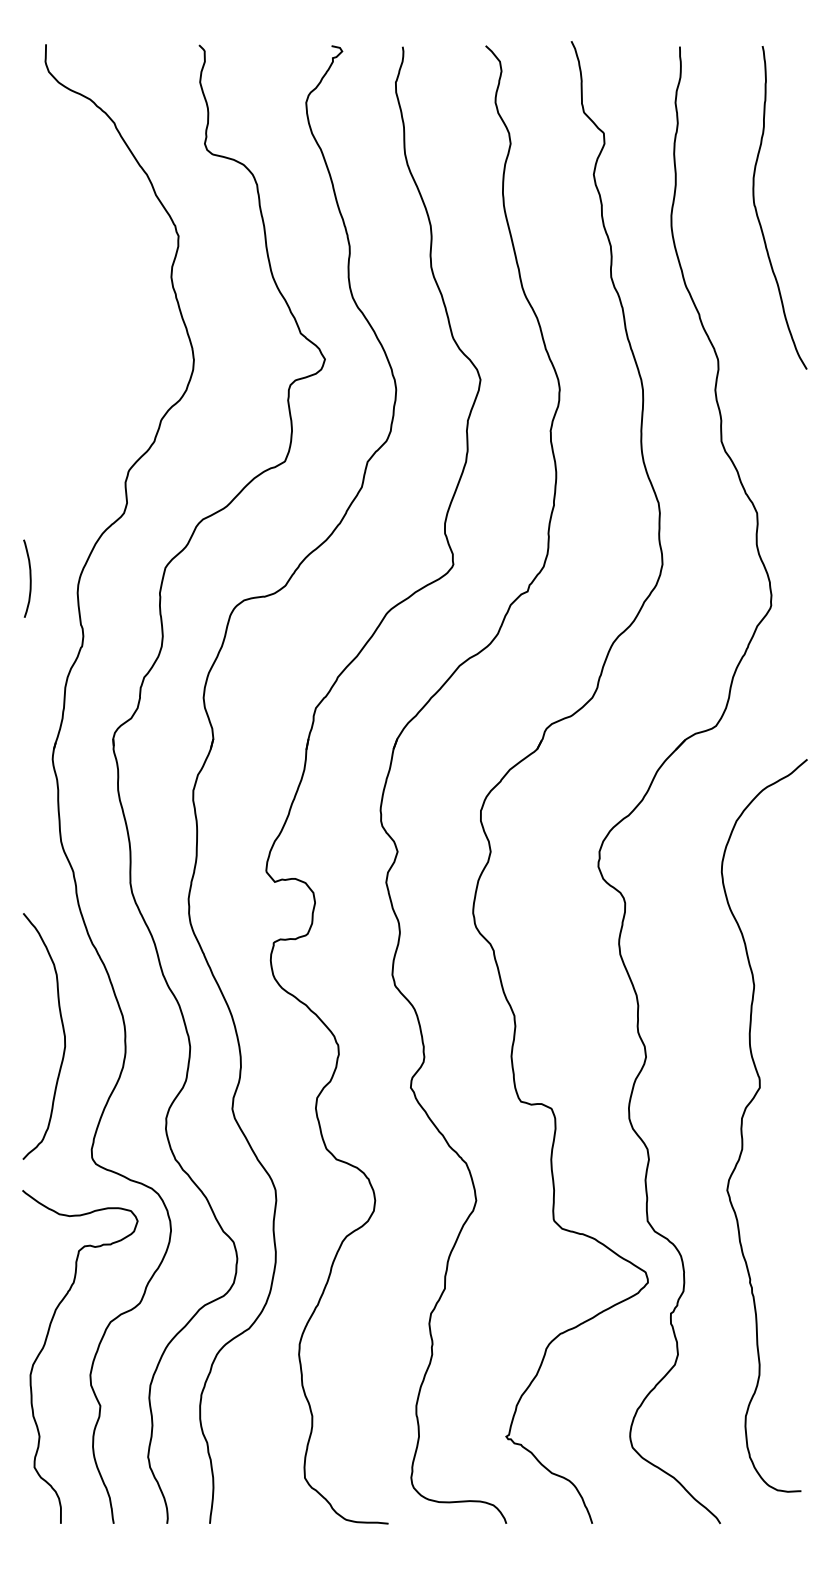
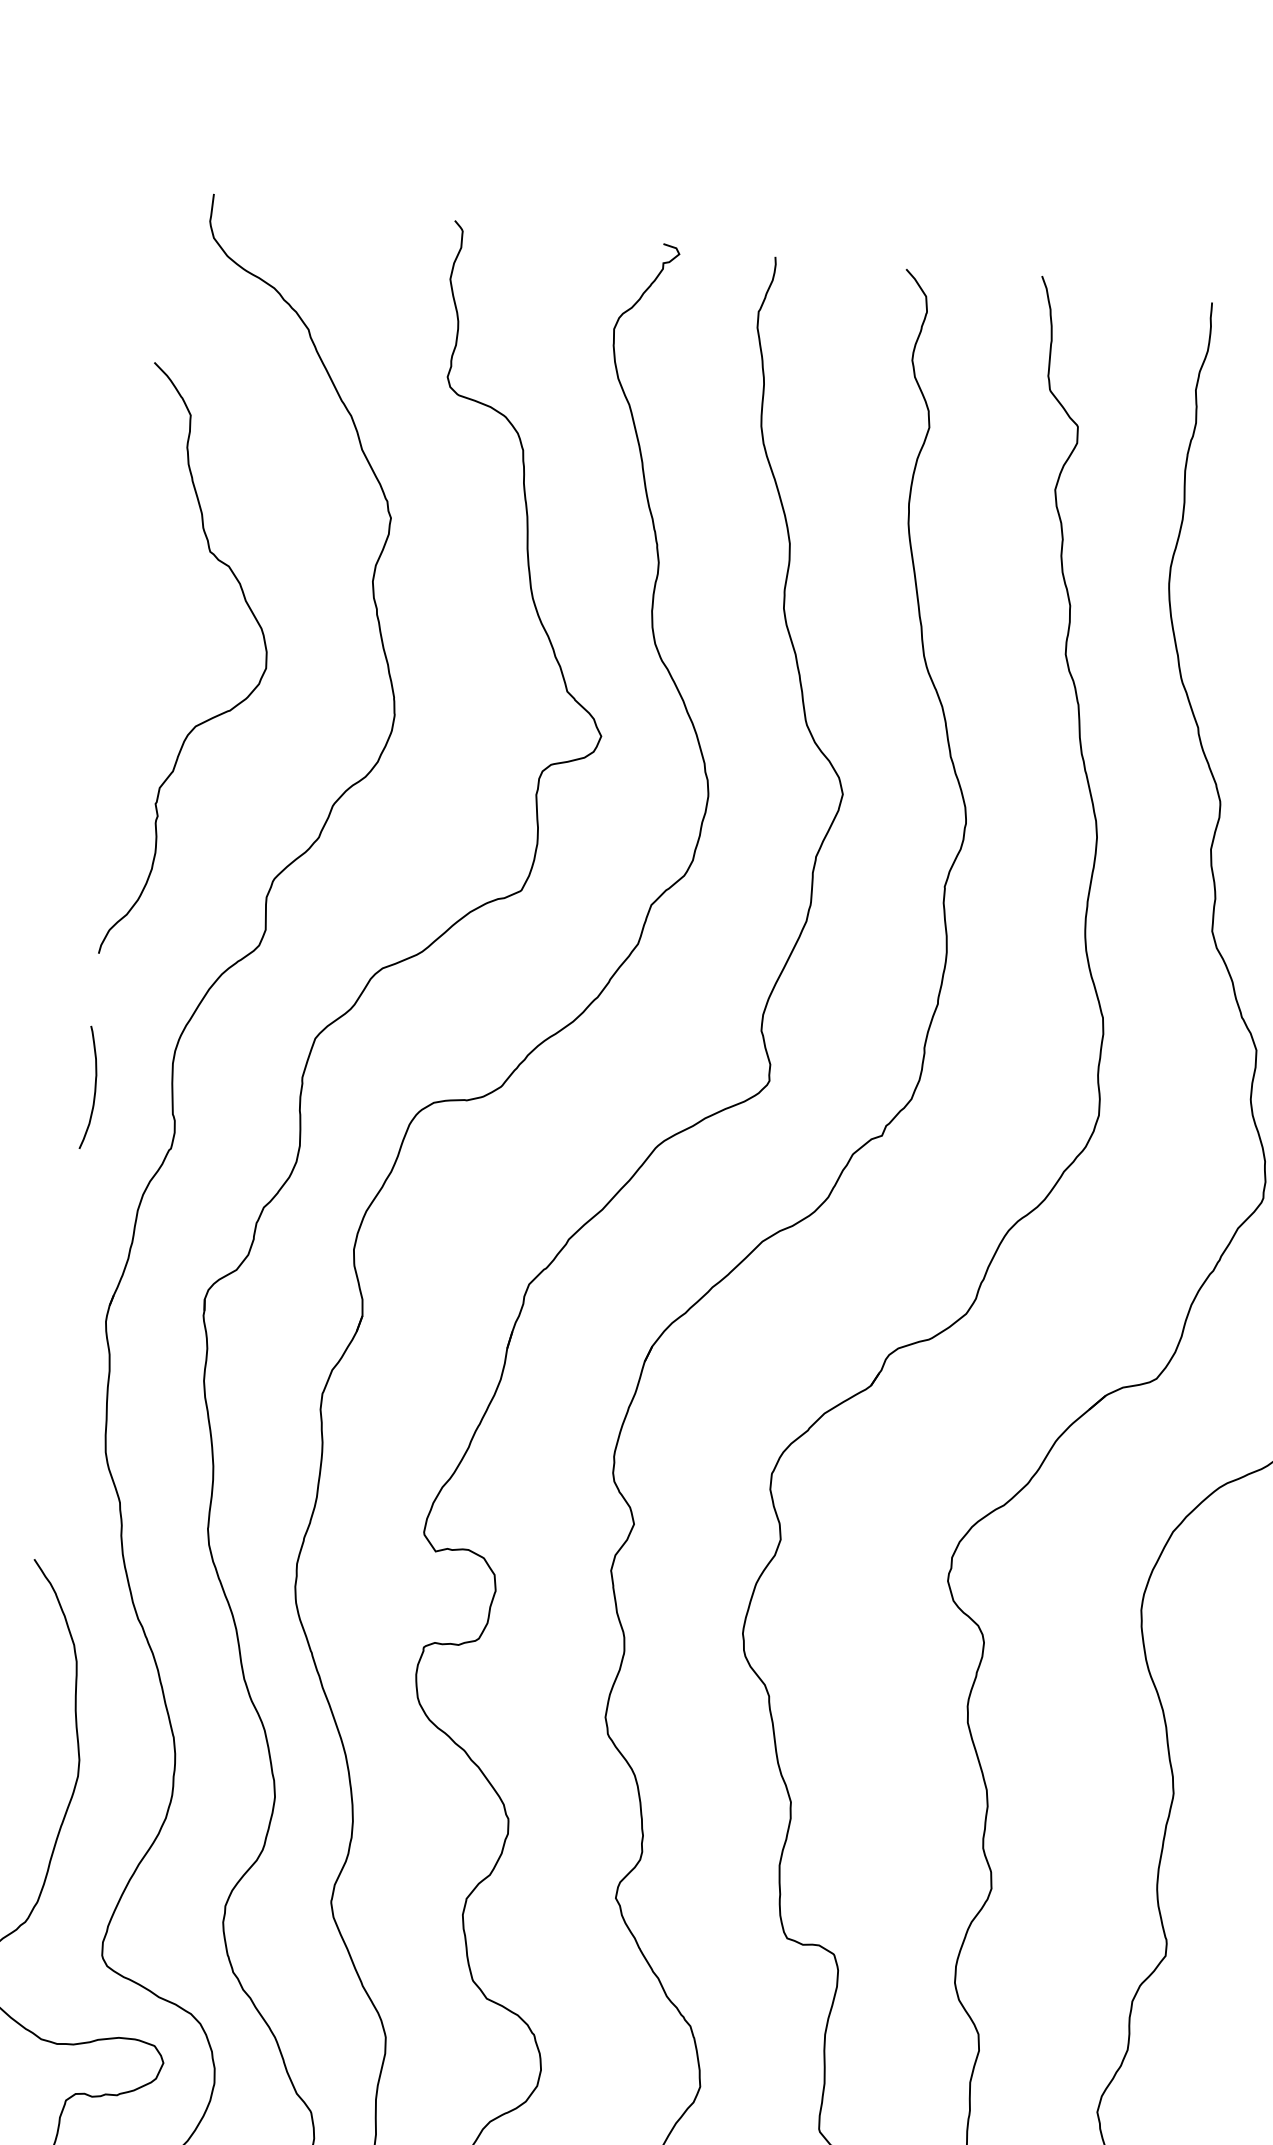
curve: (82, 370) -> (217, 713), added
curve: (29, 578) -> (93, 1087), moved

